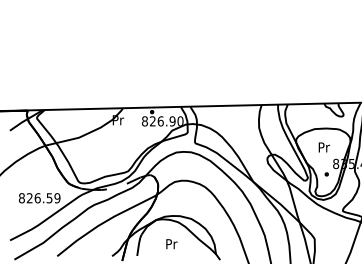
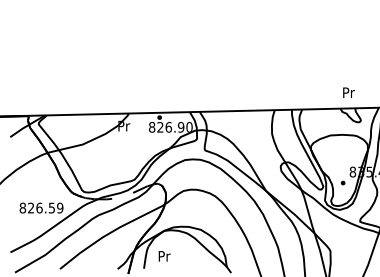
text: (324, 147) -> (349, 92), moved
text: (171, 244) -> (164, 256), moved

